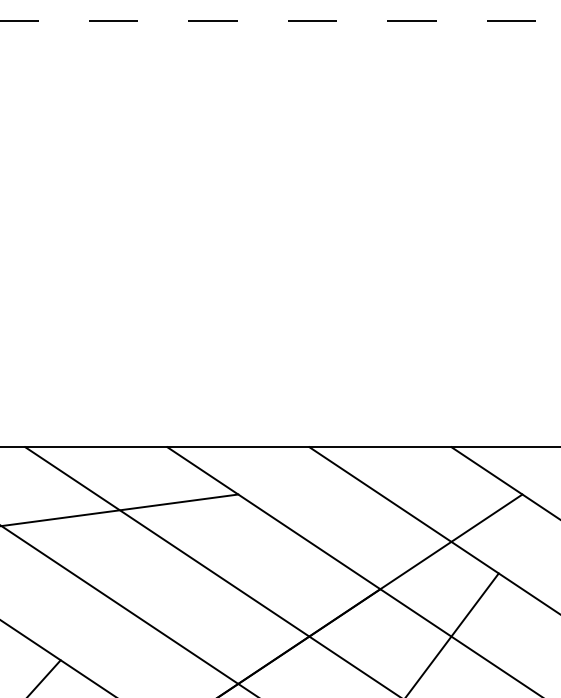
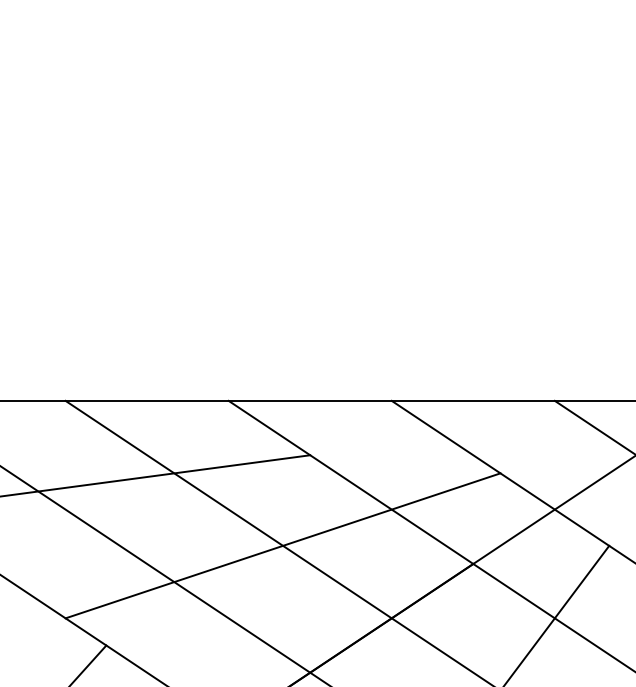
line: (214, 573) -> (282, 545), added

